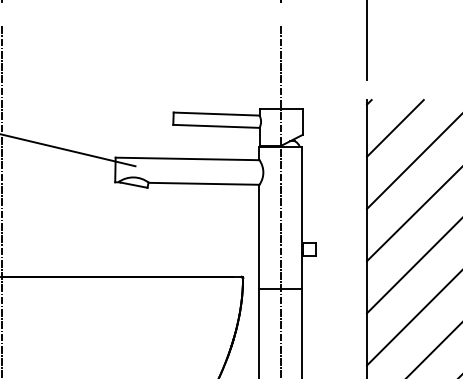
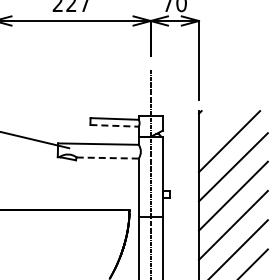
line: (218, 125) -> (115, 125), solid -> dashed
line: (394, 127) -> (214, 126), removed
line: (203, 184) -> (107, 158), solid -> dashed

